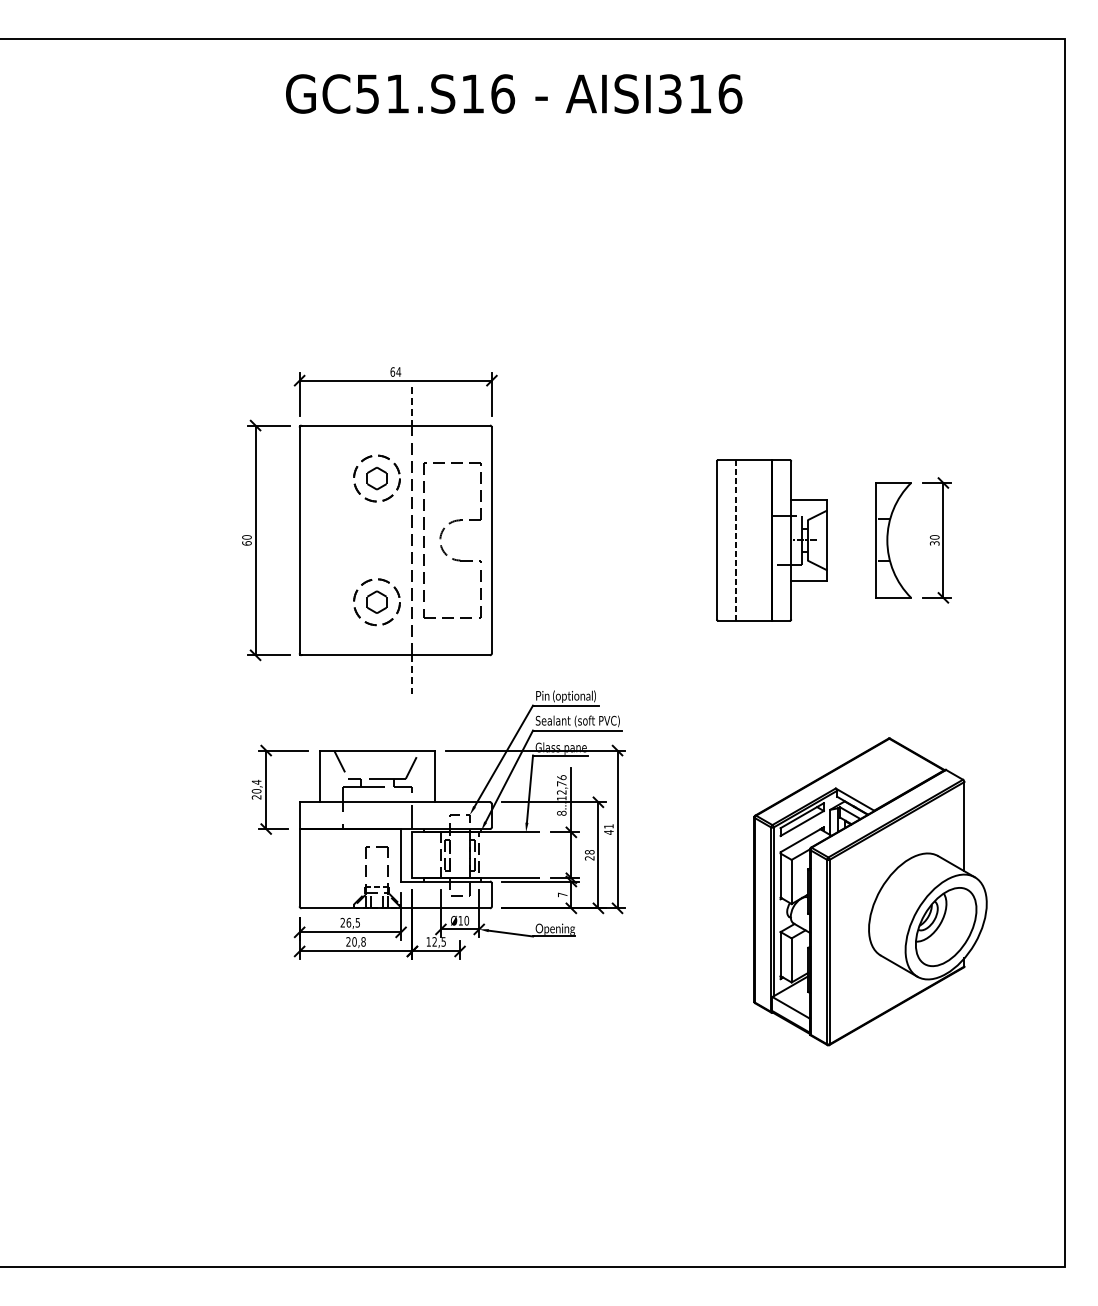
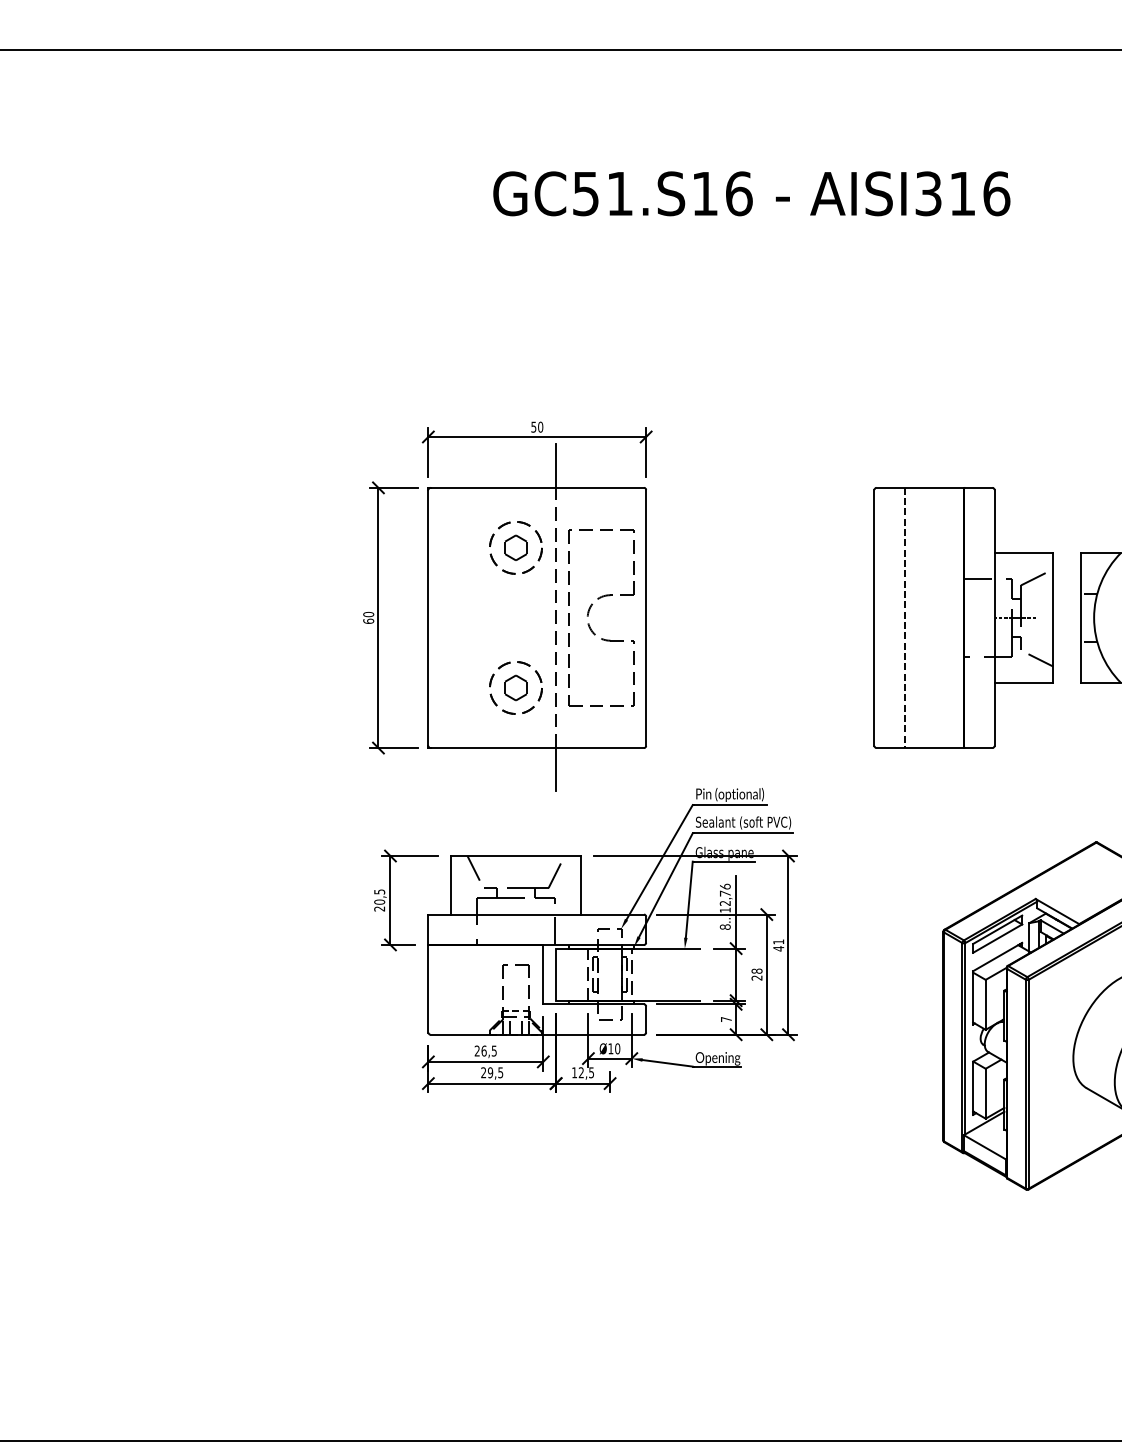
text: (514, 93) -> (752, 193), moved
text: (395, 371) -> (536, 426), 64 -> 50
line: (412, 406) -> (556, 466), dashed -> solid
part: (771, 540) -> (962, 618), size x1.43
line: (412, 674) -> (556, 769), dashed -> solid
text: (256, 781) -> (379, 891), 20,4 -> 20,5
text: (358, 941) -> (495, 1072), 20,8 -> 29,5

